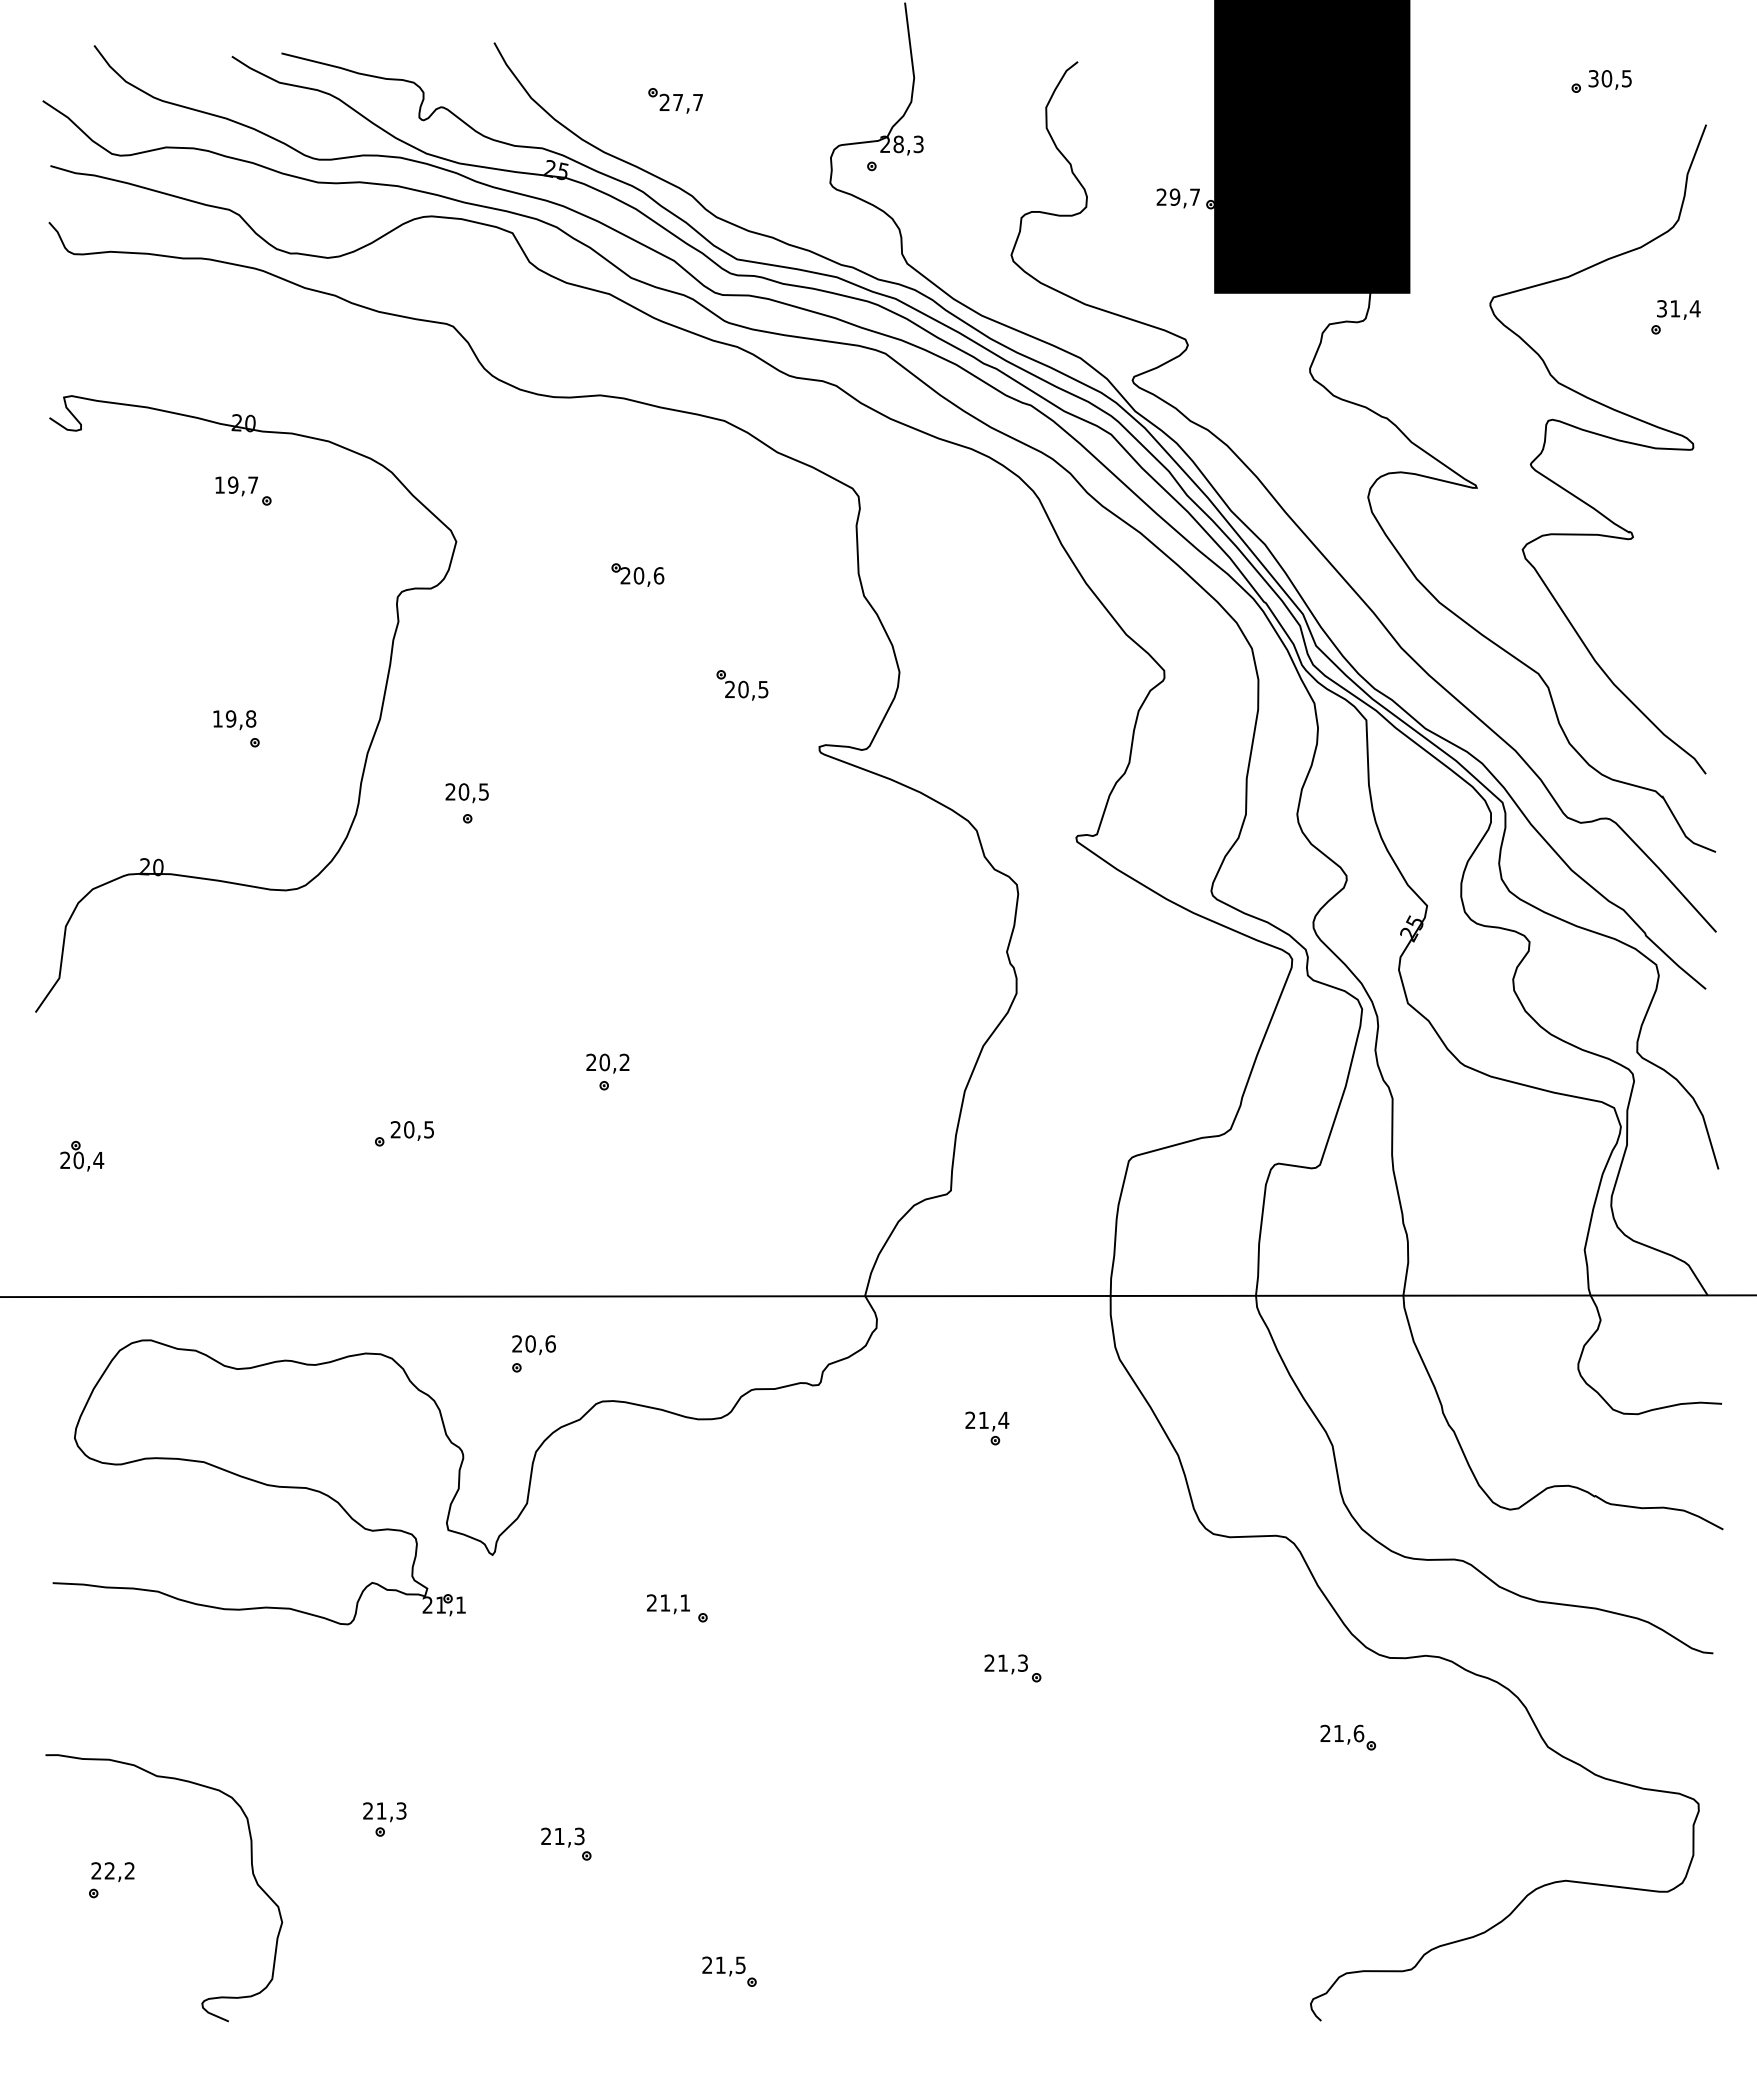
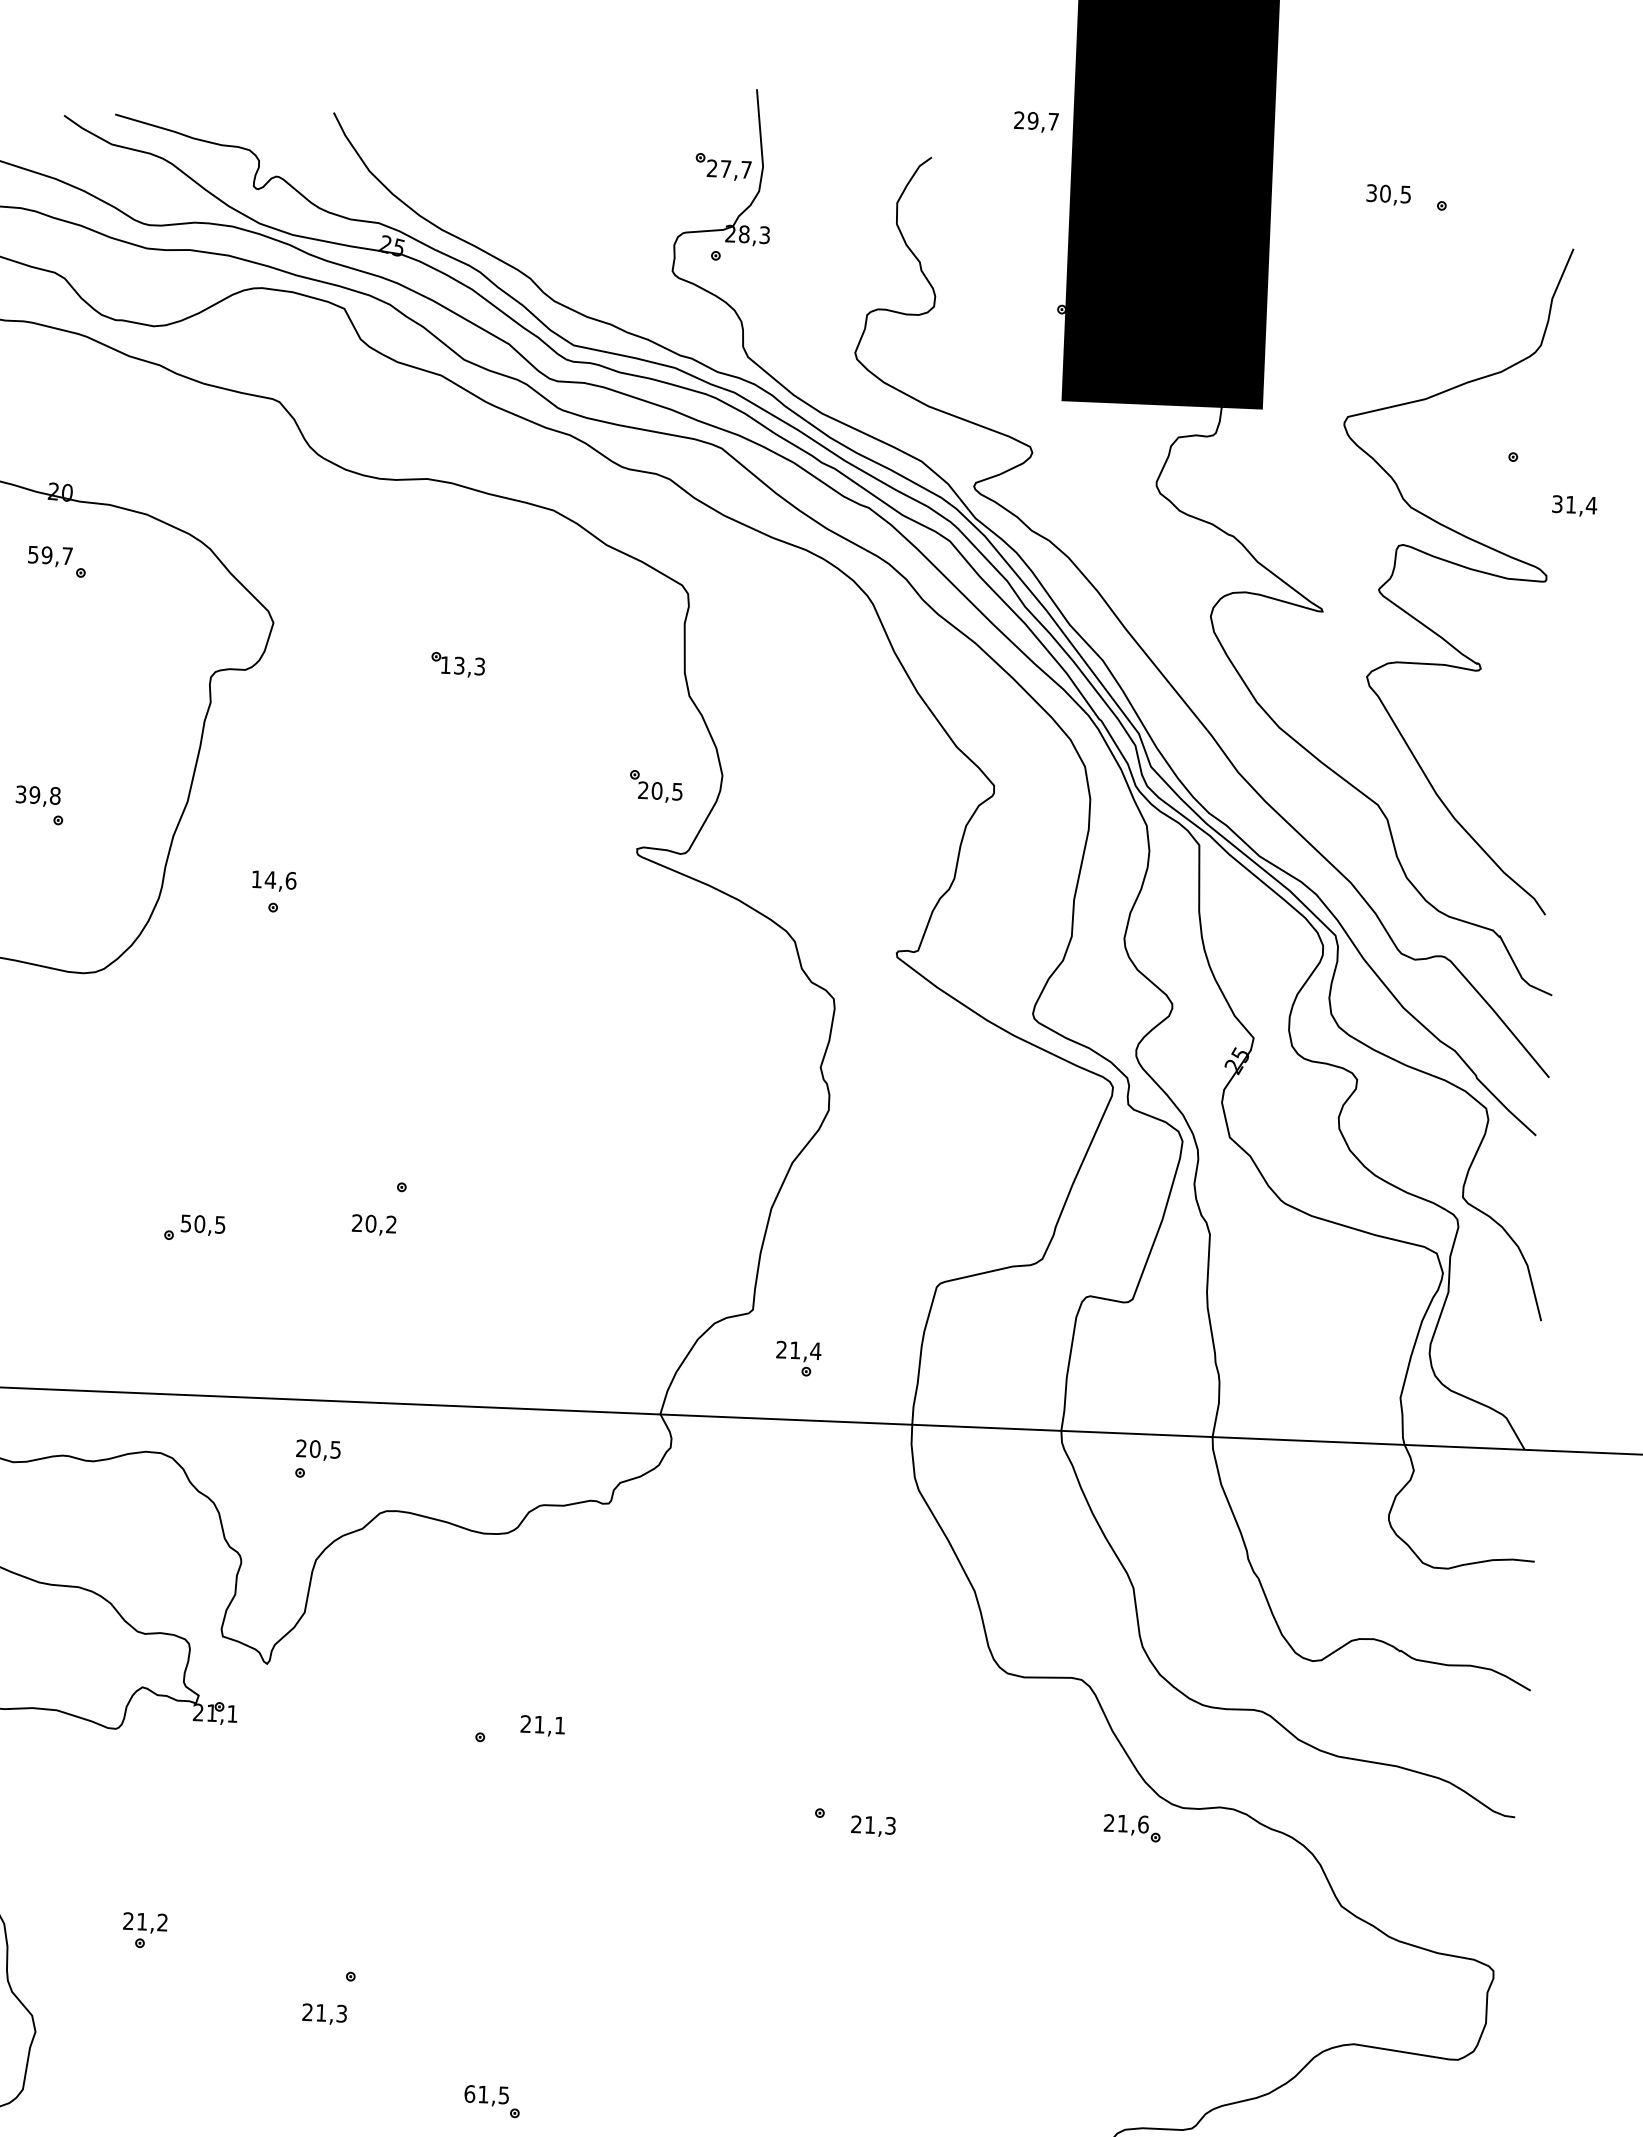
text: (1609, 79) -> (1388, 194), moved
part: (675, 100) -> (723, 166), moved
text: (1177, 198) -> (1035, 122), moved
text: (1678, 309) -> (1574, 505), moved
text: (219, 484) -> (33, 554), 19,7 -> 59,7
text: (642, 575) -> (463, 665), 20,6 -> 13,3
part: (742, 685) -> (656, 786), moved
text: (217, 718) -> (20, 793), 19,8 -> 39,8
text: (467, 791) -> (274, 879), 20,5 -> 14,6
text: (607, 1063) -> (373, 1224), moved
text: (395, 1129) -> (185, 1223), 20,5 -> 50,5
text: (550, 1343) -> (335, 1449), 20,6 -> 20,5
part: (987, 1428) -> (798, 1358), moved
text: (668, 1604) -> (542, 1726), moved
text: (1005, 1664) -> (872, 1826), moved
part: (1348, 1737) -> (1132, 1828), moved
text: (401, 1810) -> (162, 1922), 21,3 -> 21,2
text: (562, 1837) -> (324, 2014), moved
text: (707, 1964) -> (469, 2093), 21,5 -> 61,5

